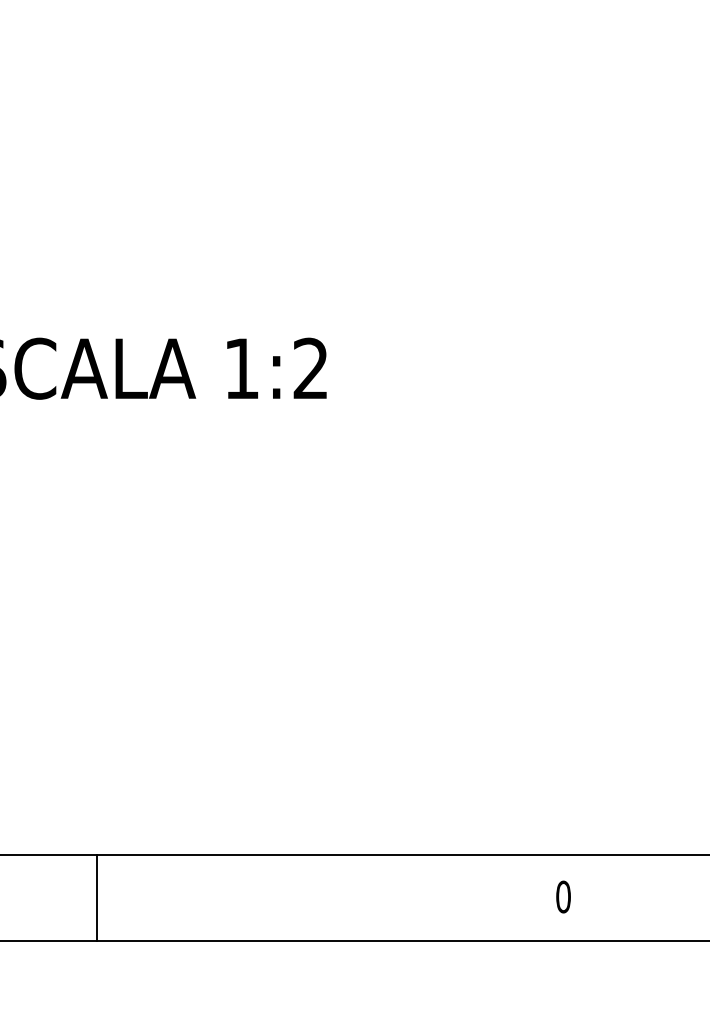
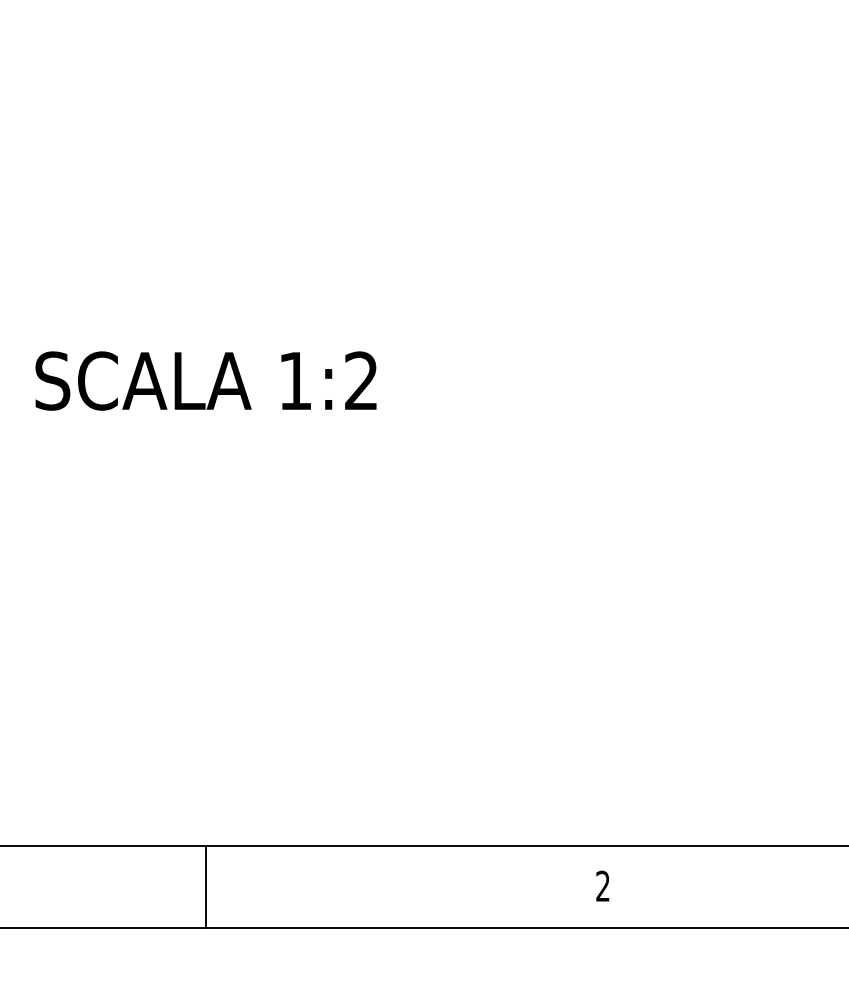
text: (563, 896) -> (603, 885), 0 -> 2
line: (96, 897) -> (205, 886), moved

